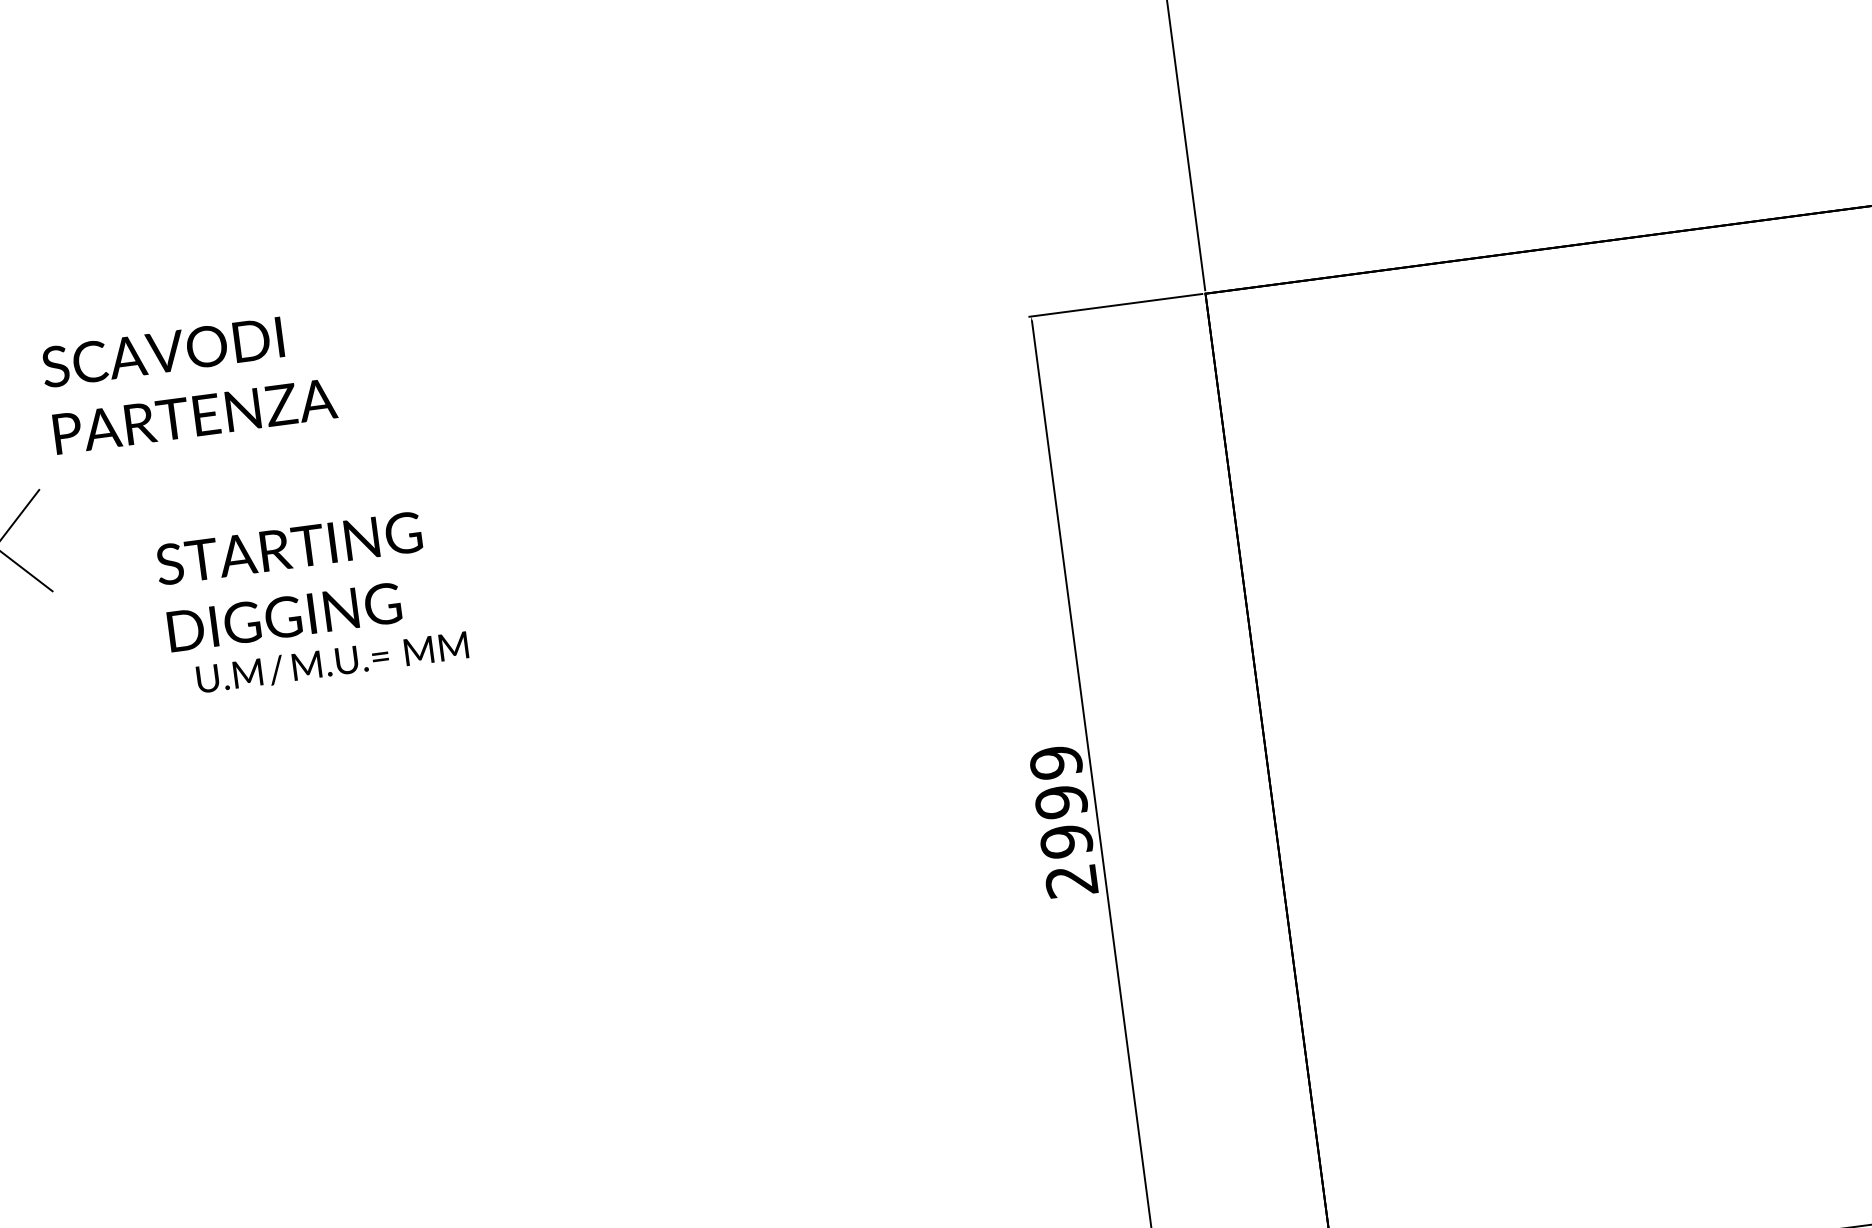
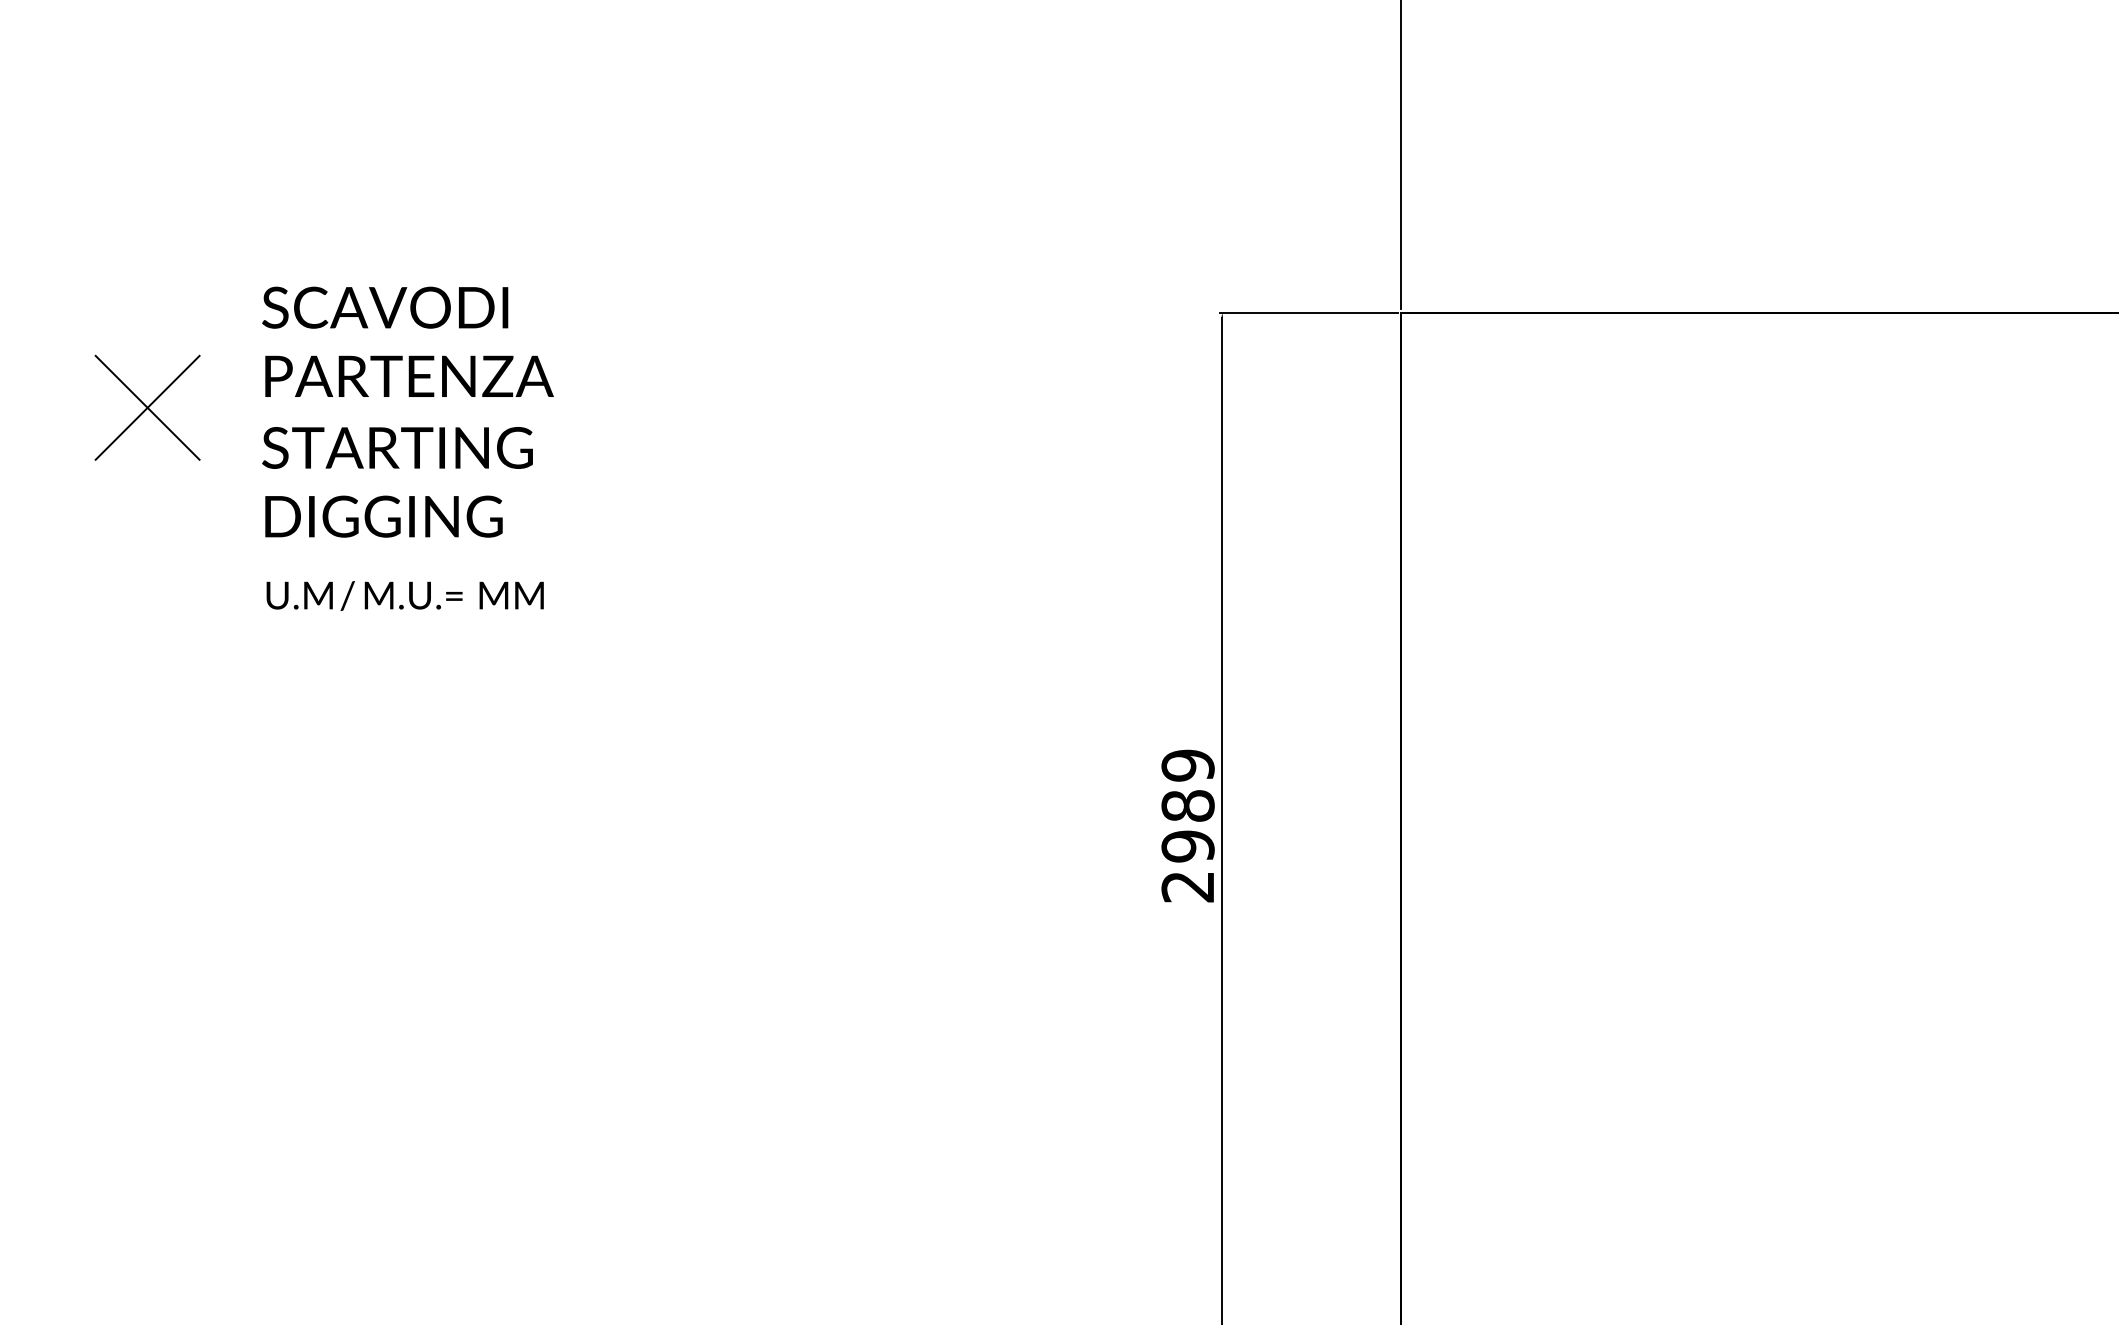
text: (188, 382) -> (407, 341), moved
text: (293, 582) -> (397, 482), moved
text: (331, 662) -> (404, 595), moved
text: (1060, 802) -> (1187, 806), 2999 -> 2989

